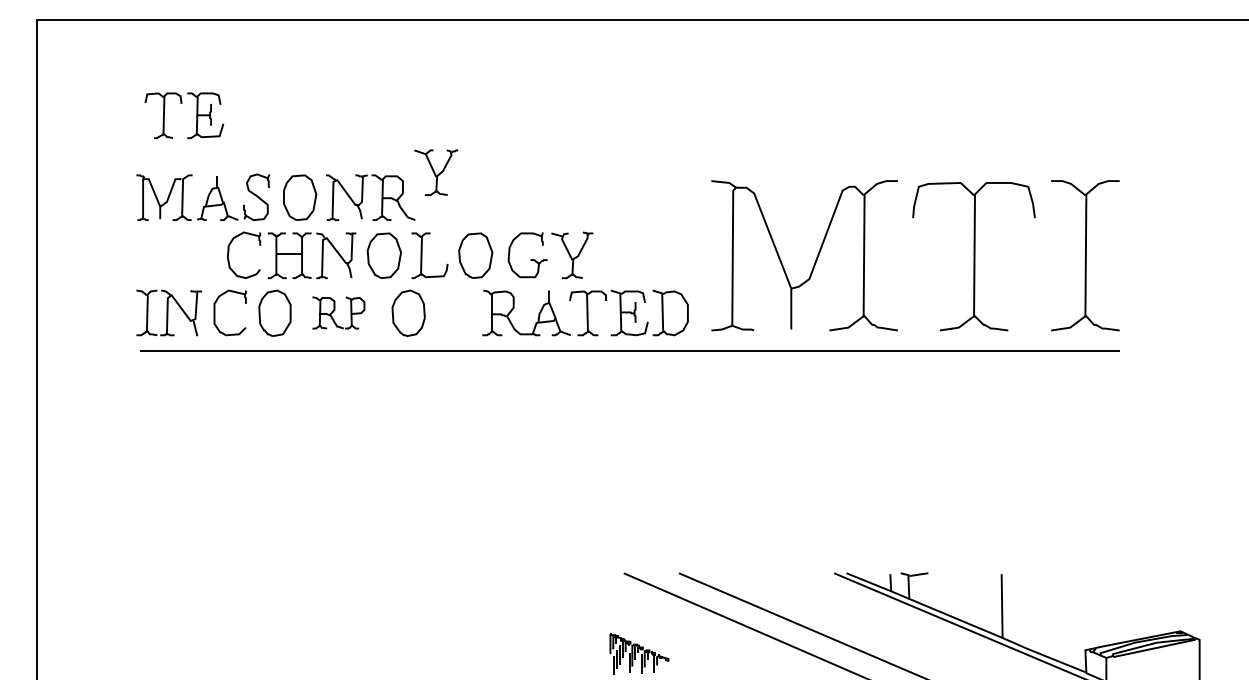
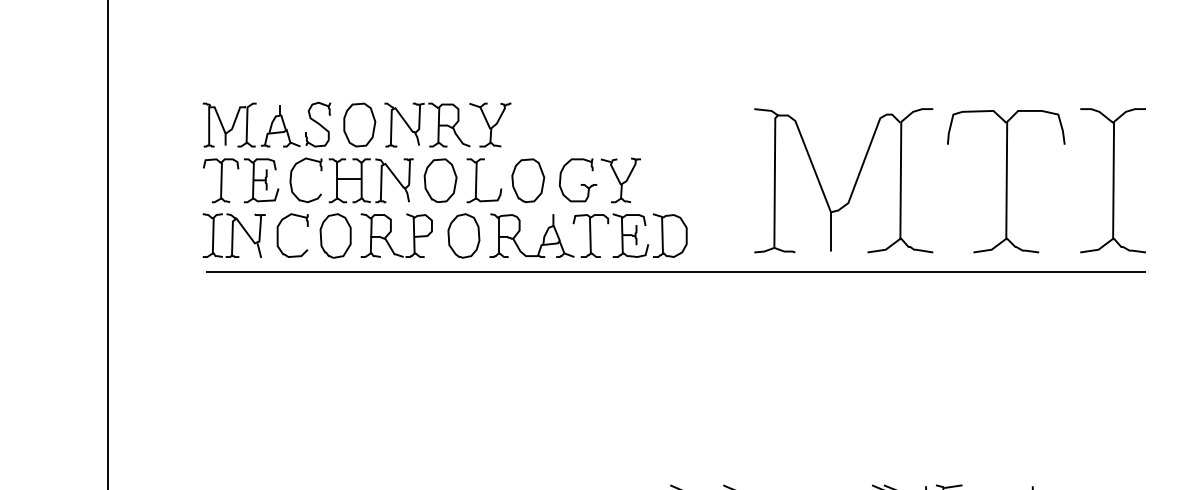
part: (196, 115) -> (252, 180), moved
part: (436, 172) -> (490, 124), moved
part: (338, 312) -> (396, 235), size x1.43
part: (585, 312) -> (588, 235), moved

